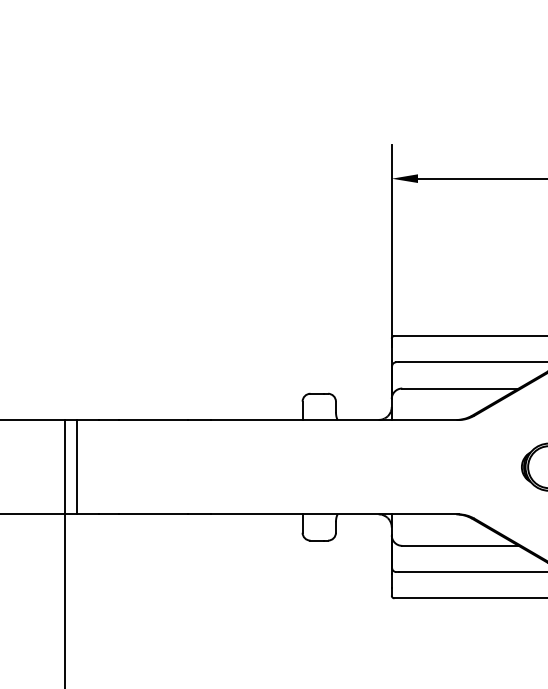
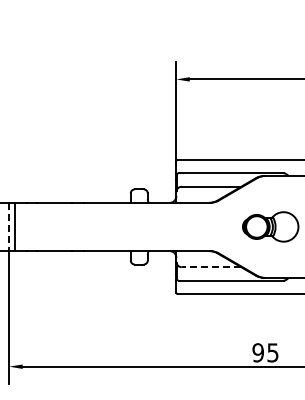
line: (65, 468) -> (9, 227), solid -> dashed
line: (460, 546) -> (211, 267), solid -> dashed

